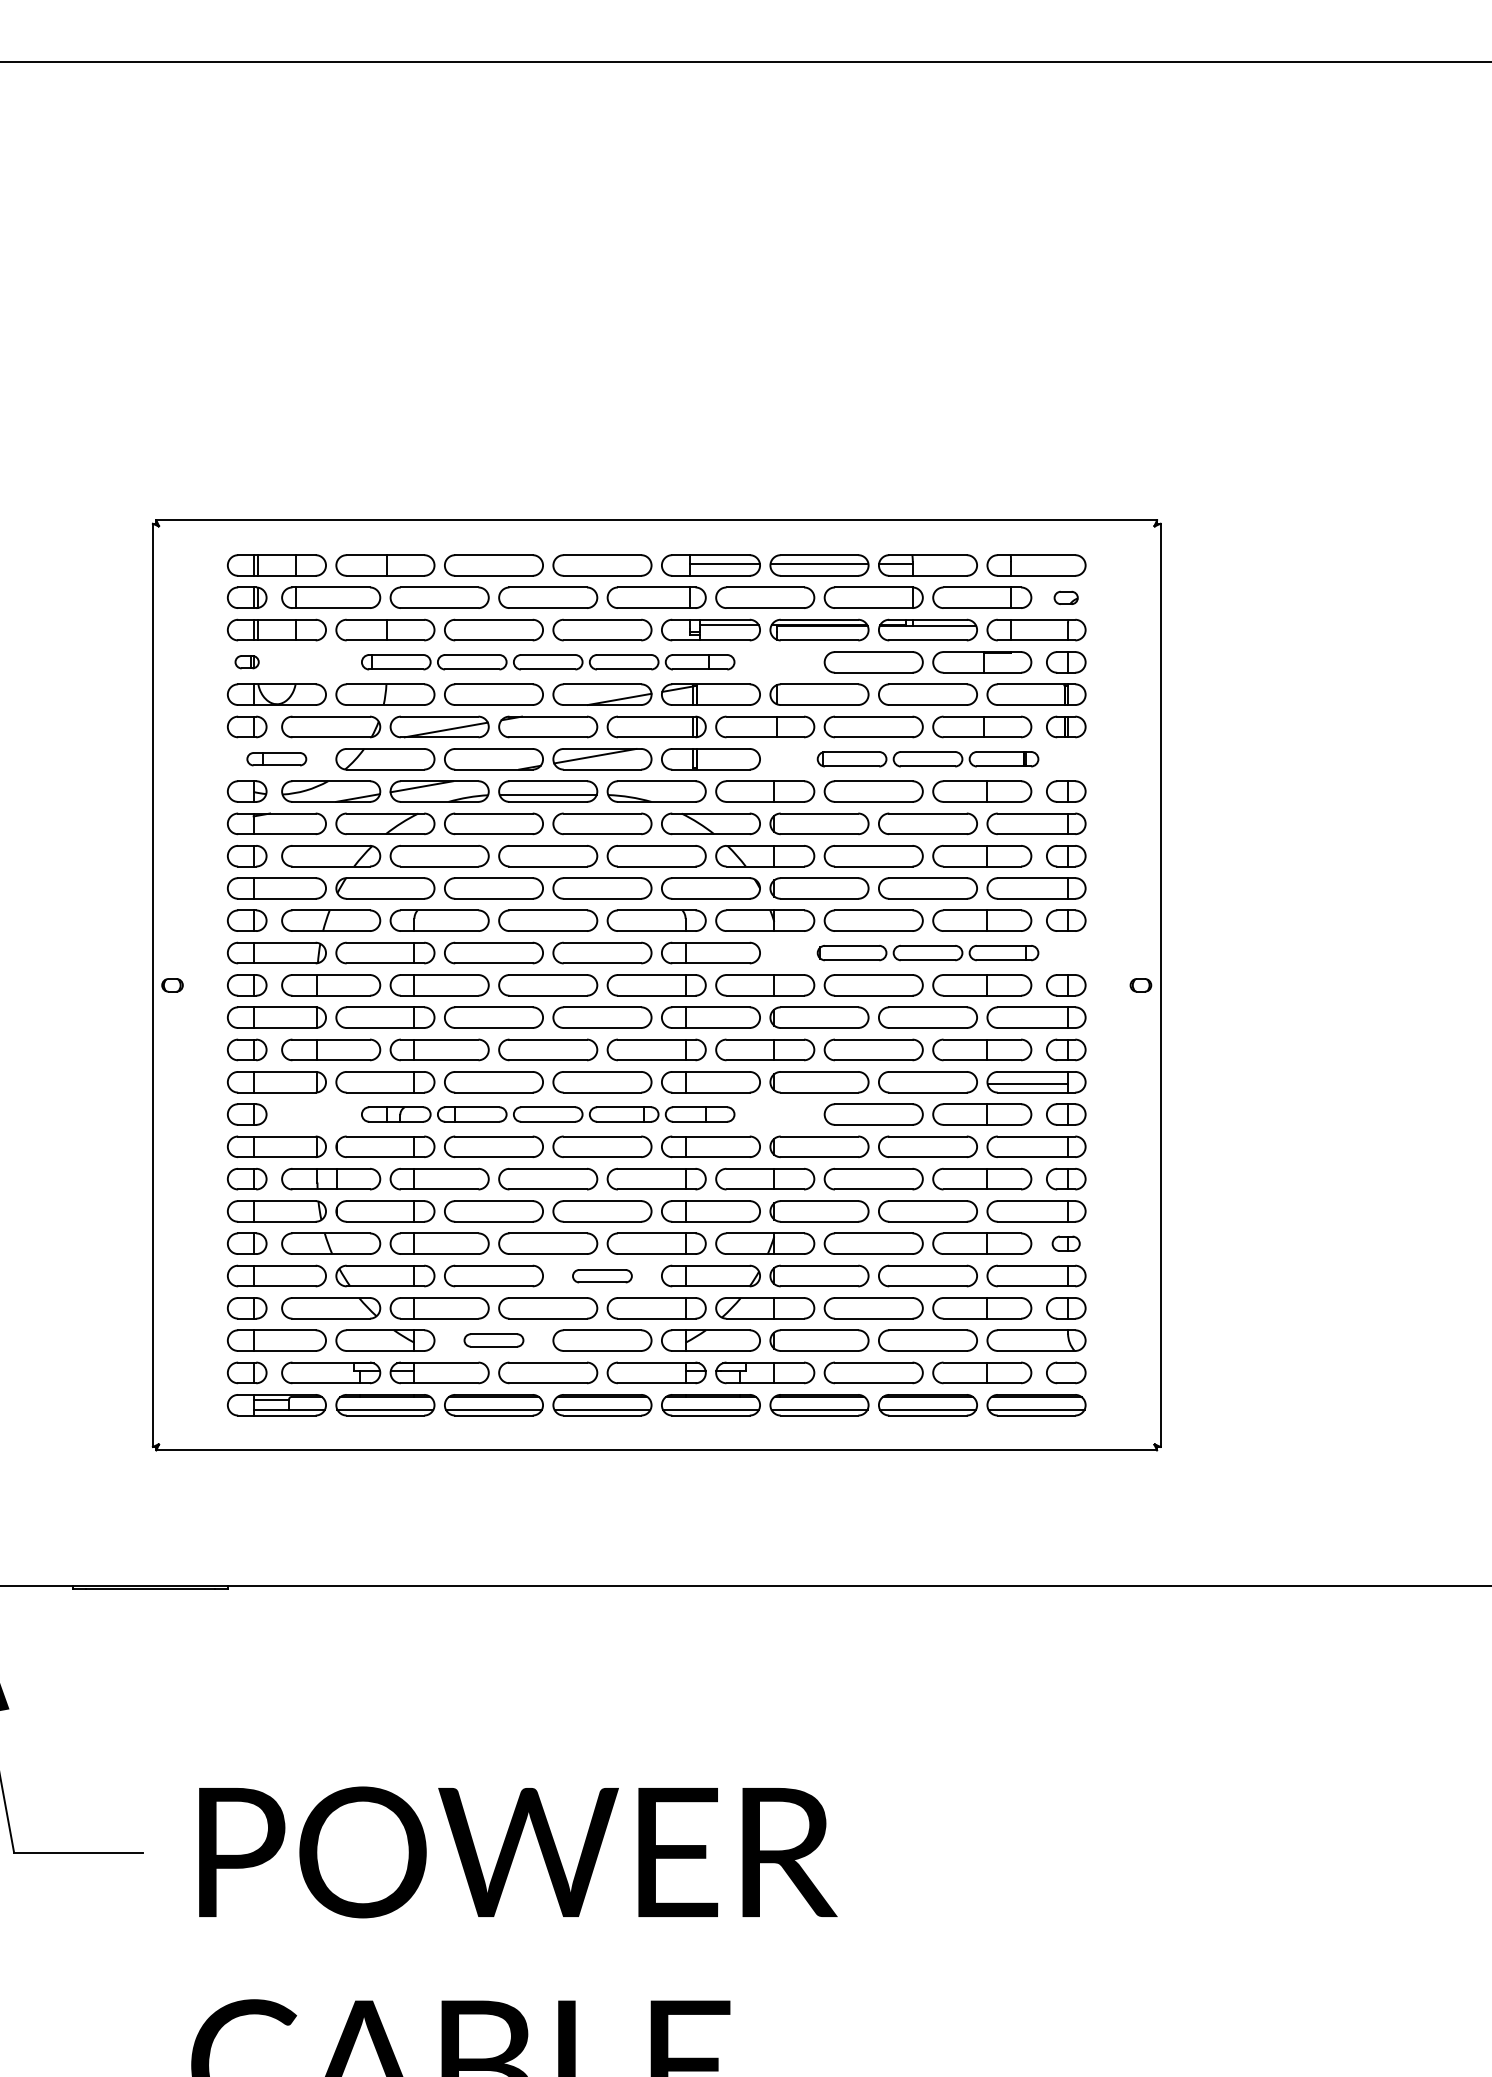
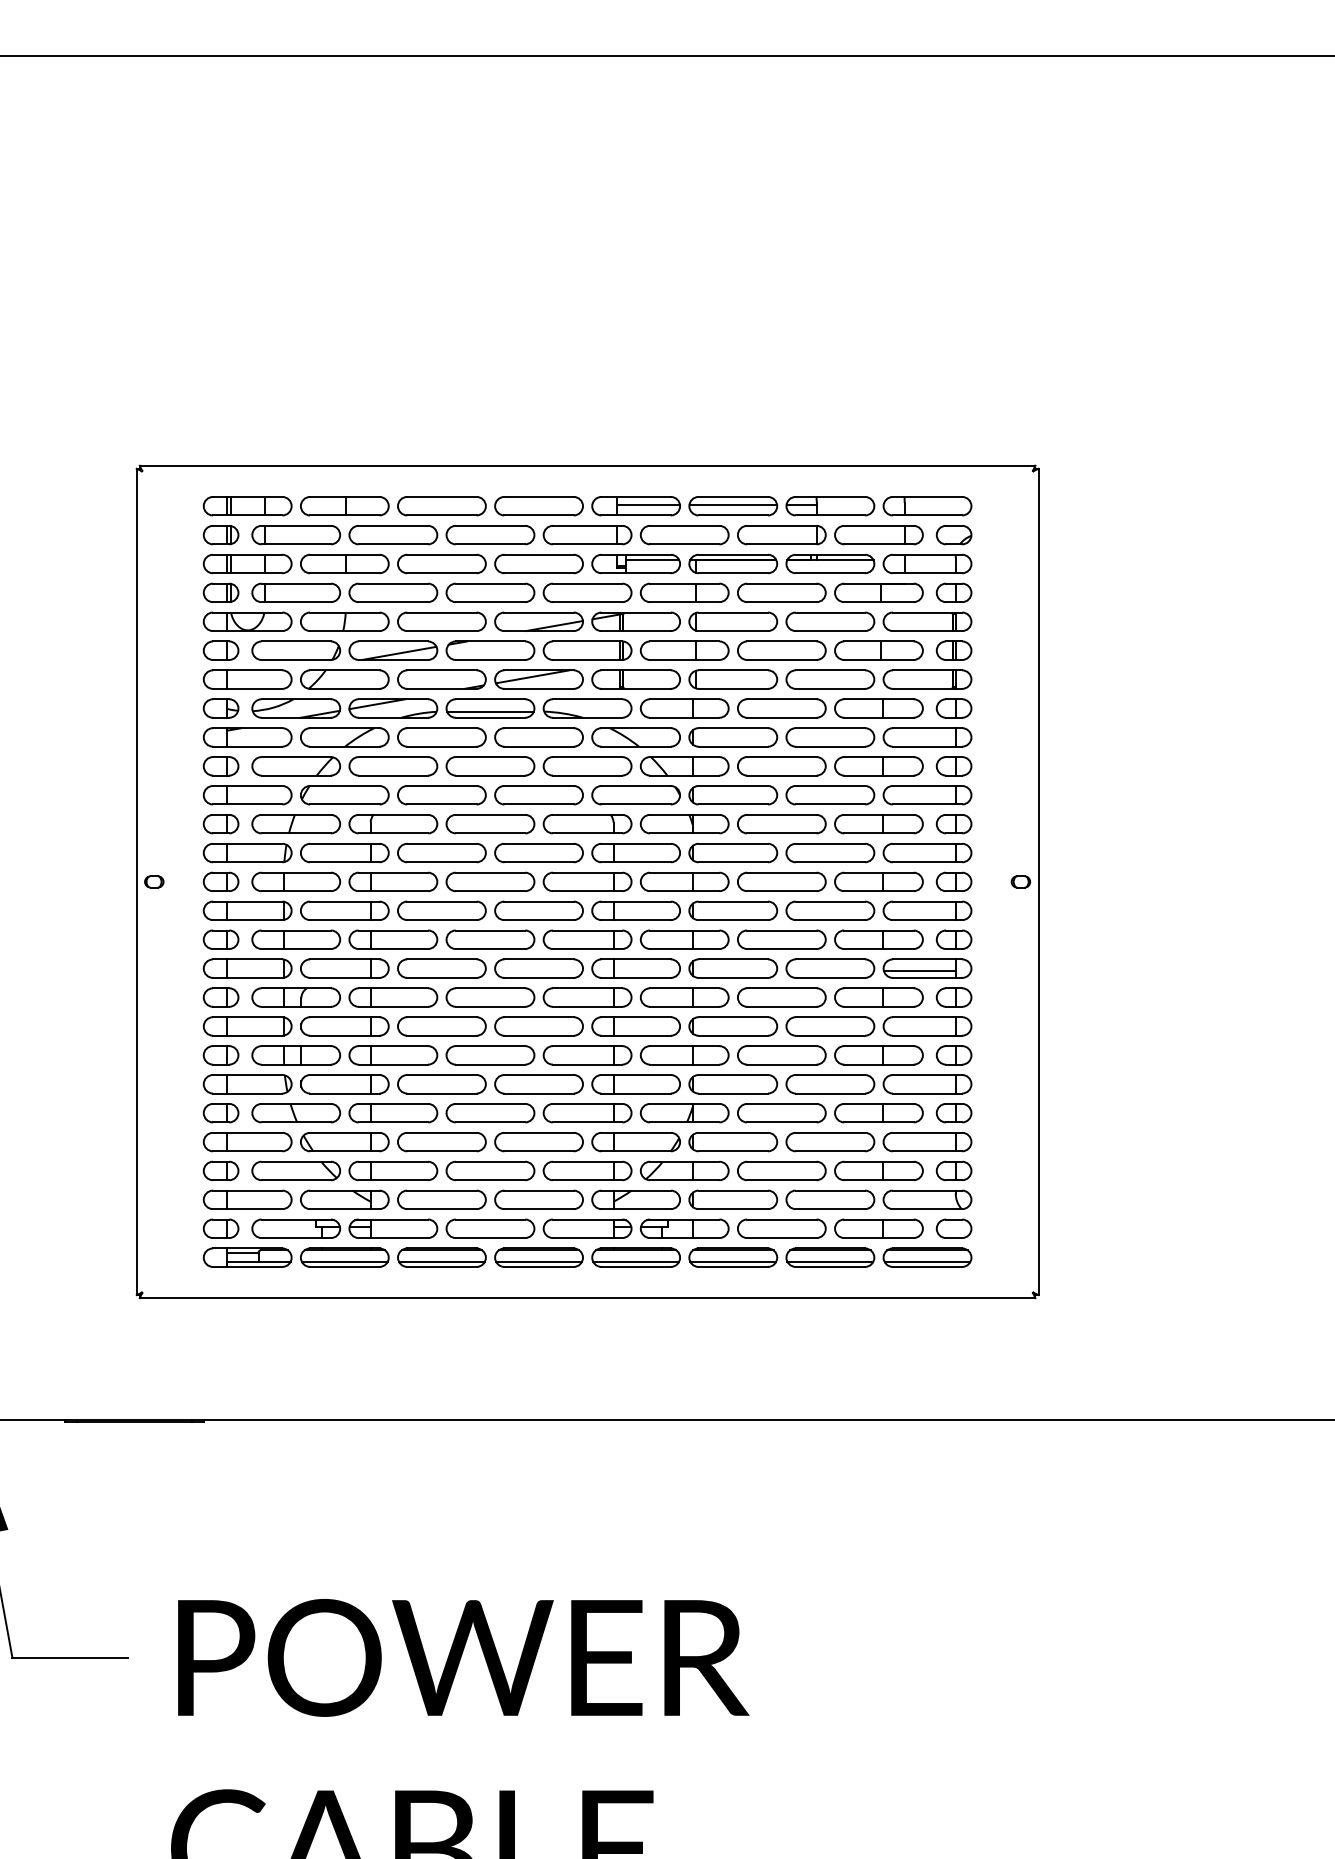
part: (1065, 598) -> (953, 535), size x1.67
part: (246, 661) -> (220, 592), size x1.67
part: (548, 661) -> (490, 592), size x1.43
part: (276, 759) -> (247, 679), size x1.67
part: (928, 759) -> (830, 679), size x1.43
part: (928, 952) -> (830, 852), size x1.43
part: (548, 1114) -> (490, 997), size x1.43
part: (1065, 1244) -> (953, 1113), size x1.43
part: (601, 1276) -> (538, 1142), size x1.67
part: (493, 1340) -> (441, 1199), size x1.67

